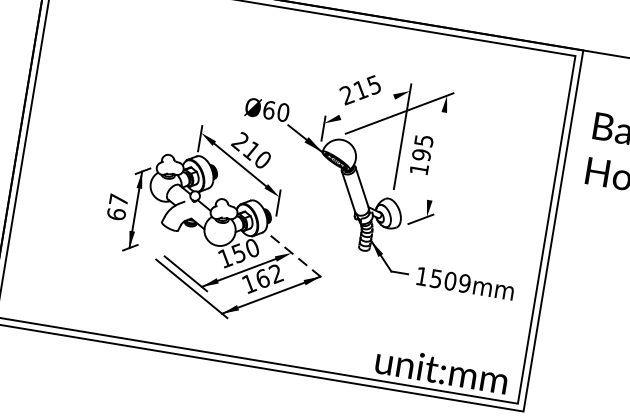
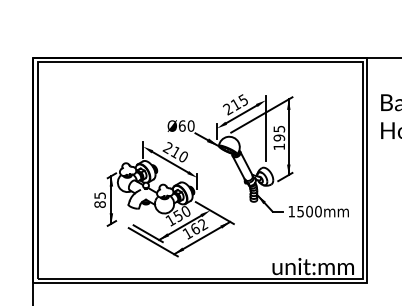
line: (367, 107) -> (241, 114), added
line: (436, 156) -> (288, 137), added
text: (116, 205) -> (99, 199), 67 -> 85
line: (297, 258) -> (214, 213), dashed -> solid
text: (464, 283) -> (318, 211), 1509mm -> 1500mm

